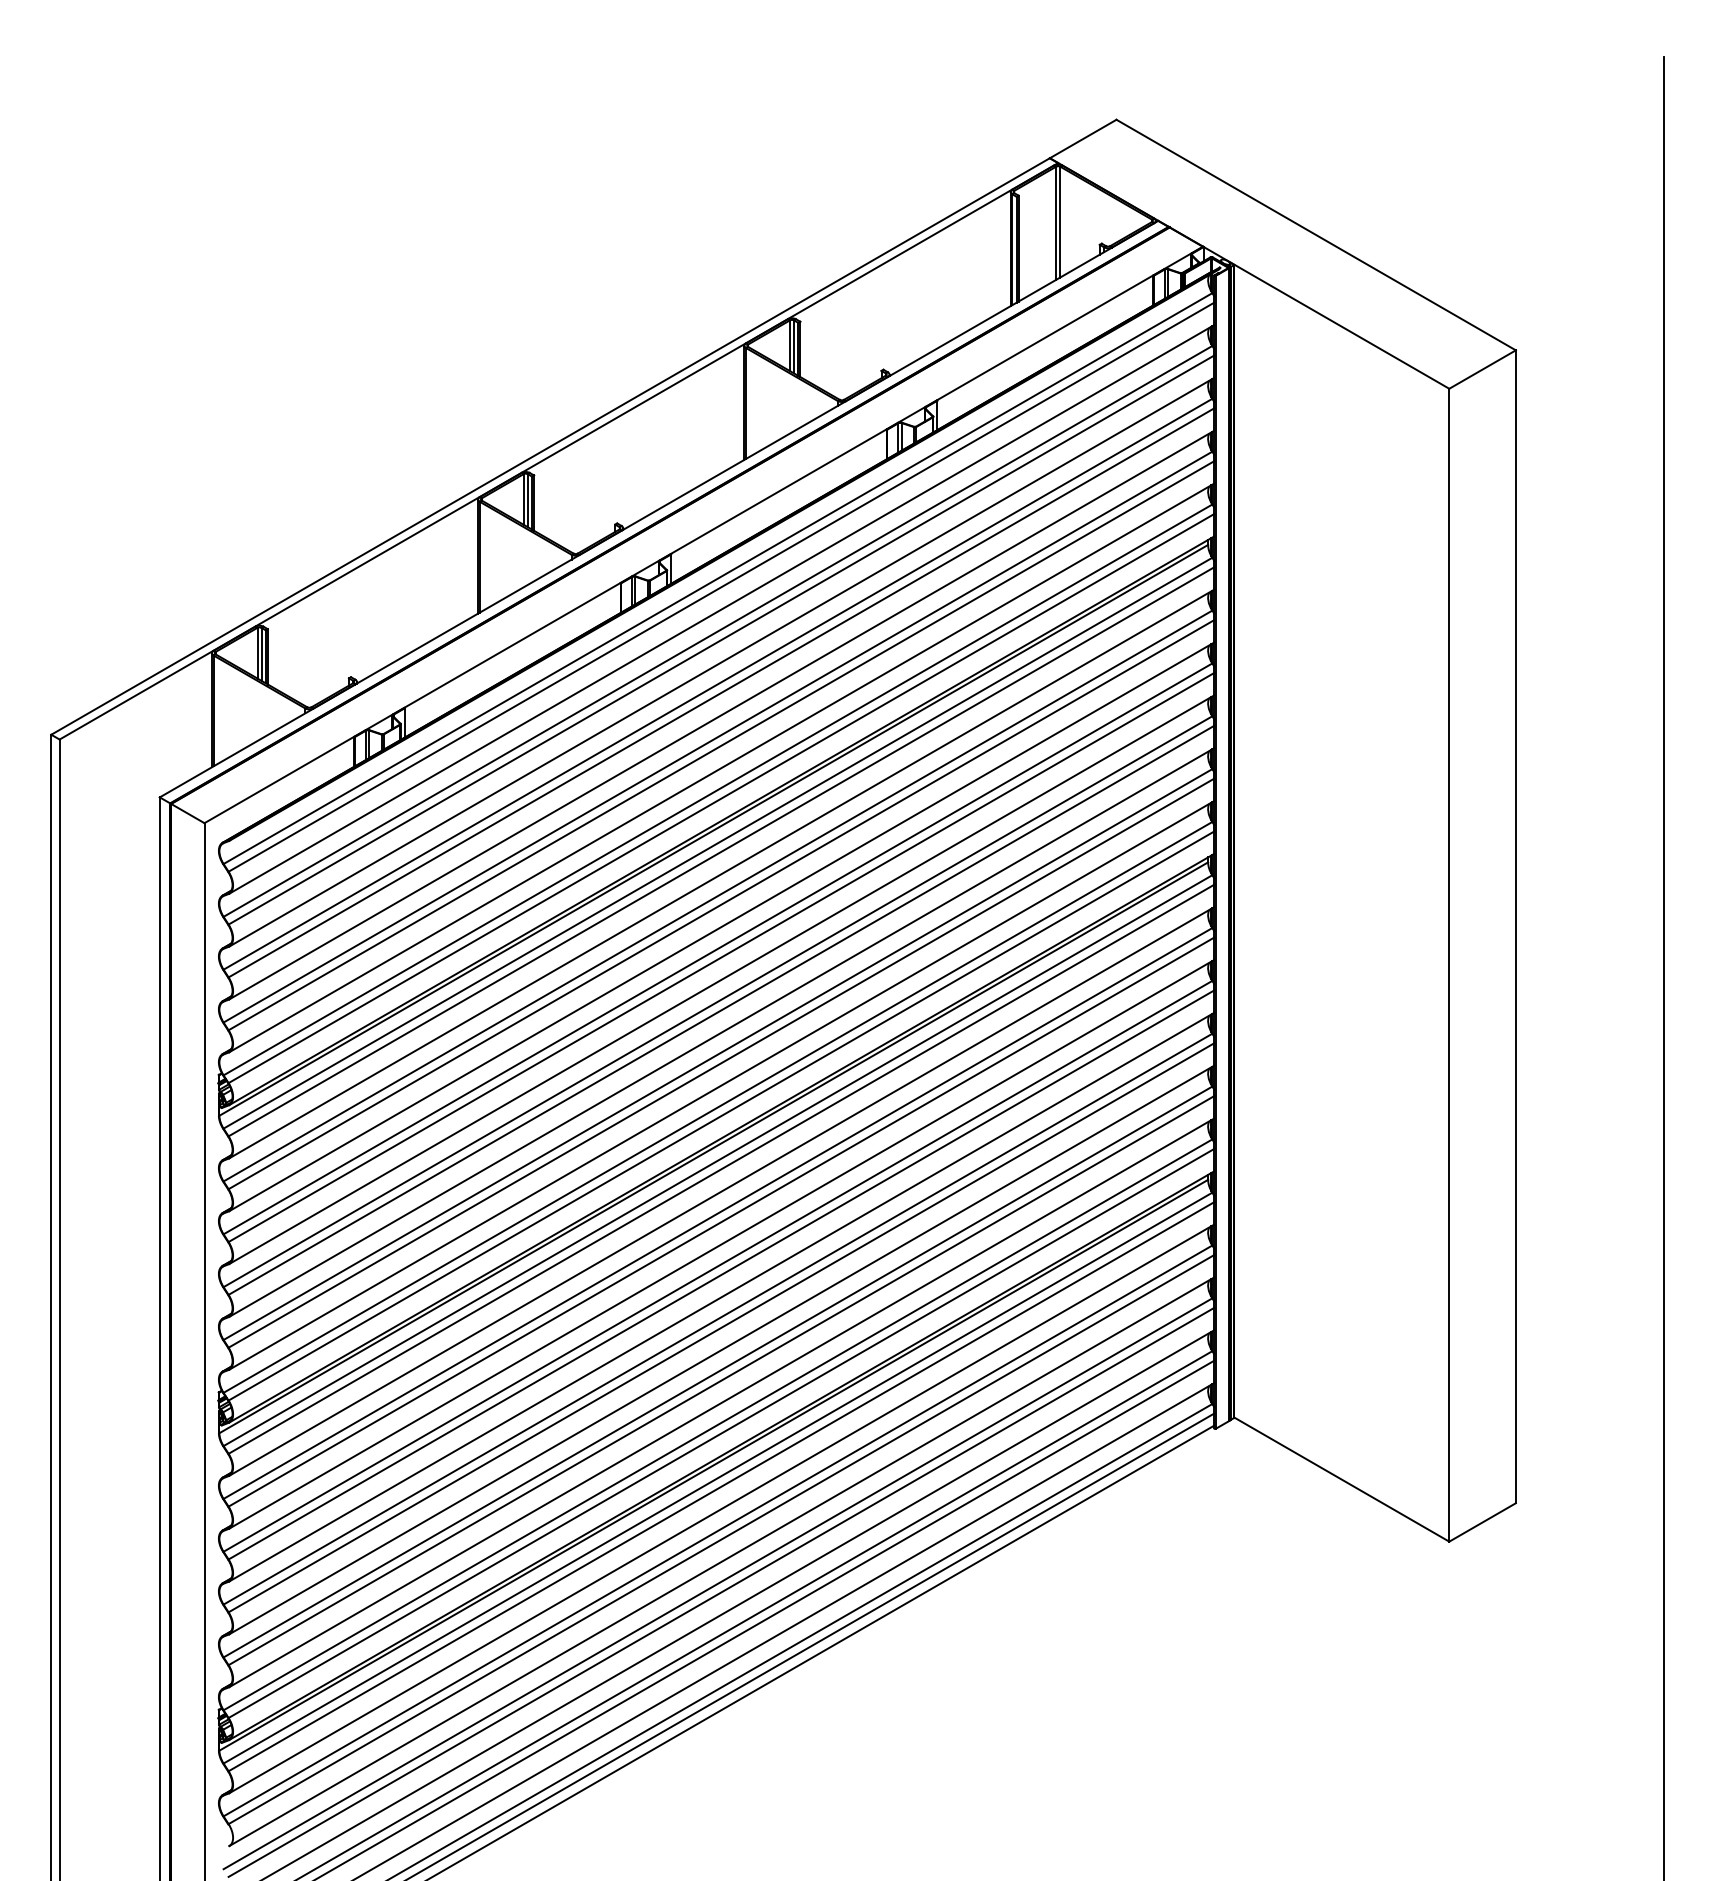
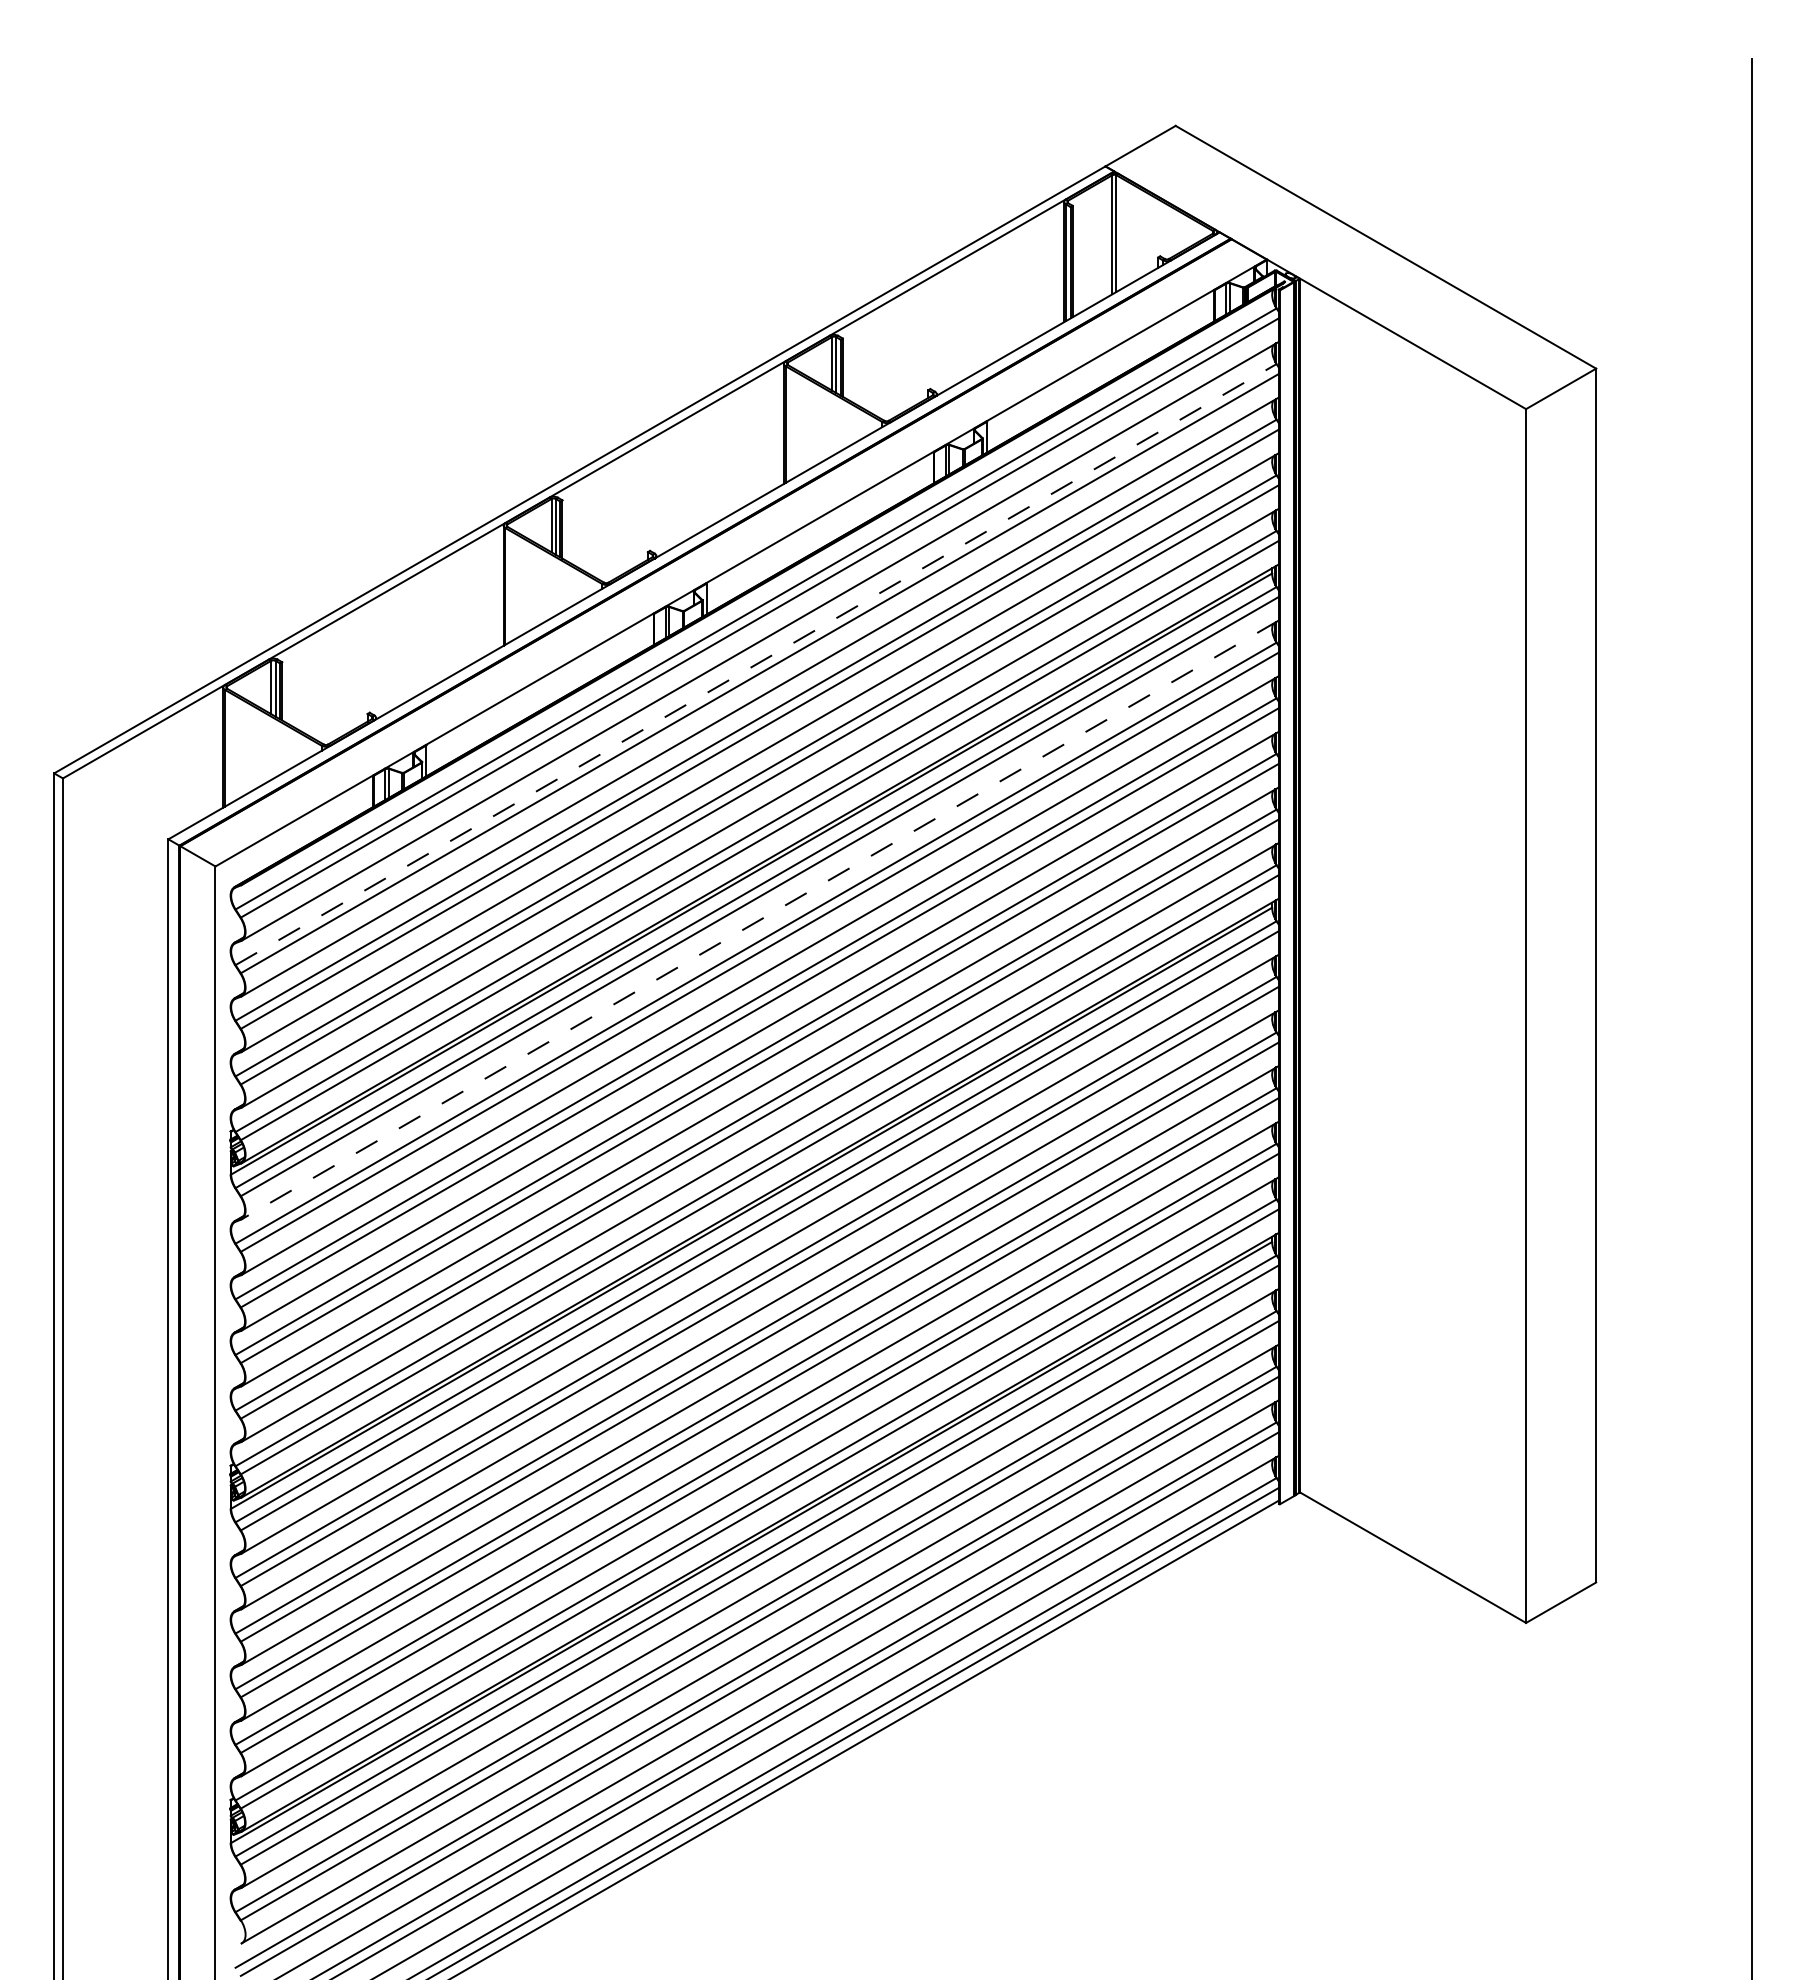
line: (718, 631) -> (756, 664), solid -> dashed
line: (722, 873) -> (760, 919), solid -> dashed

